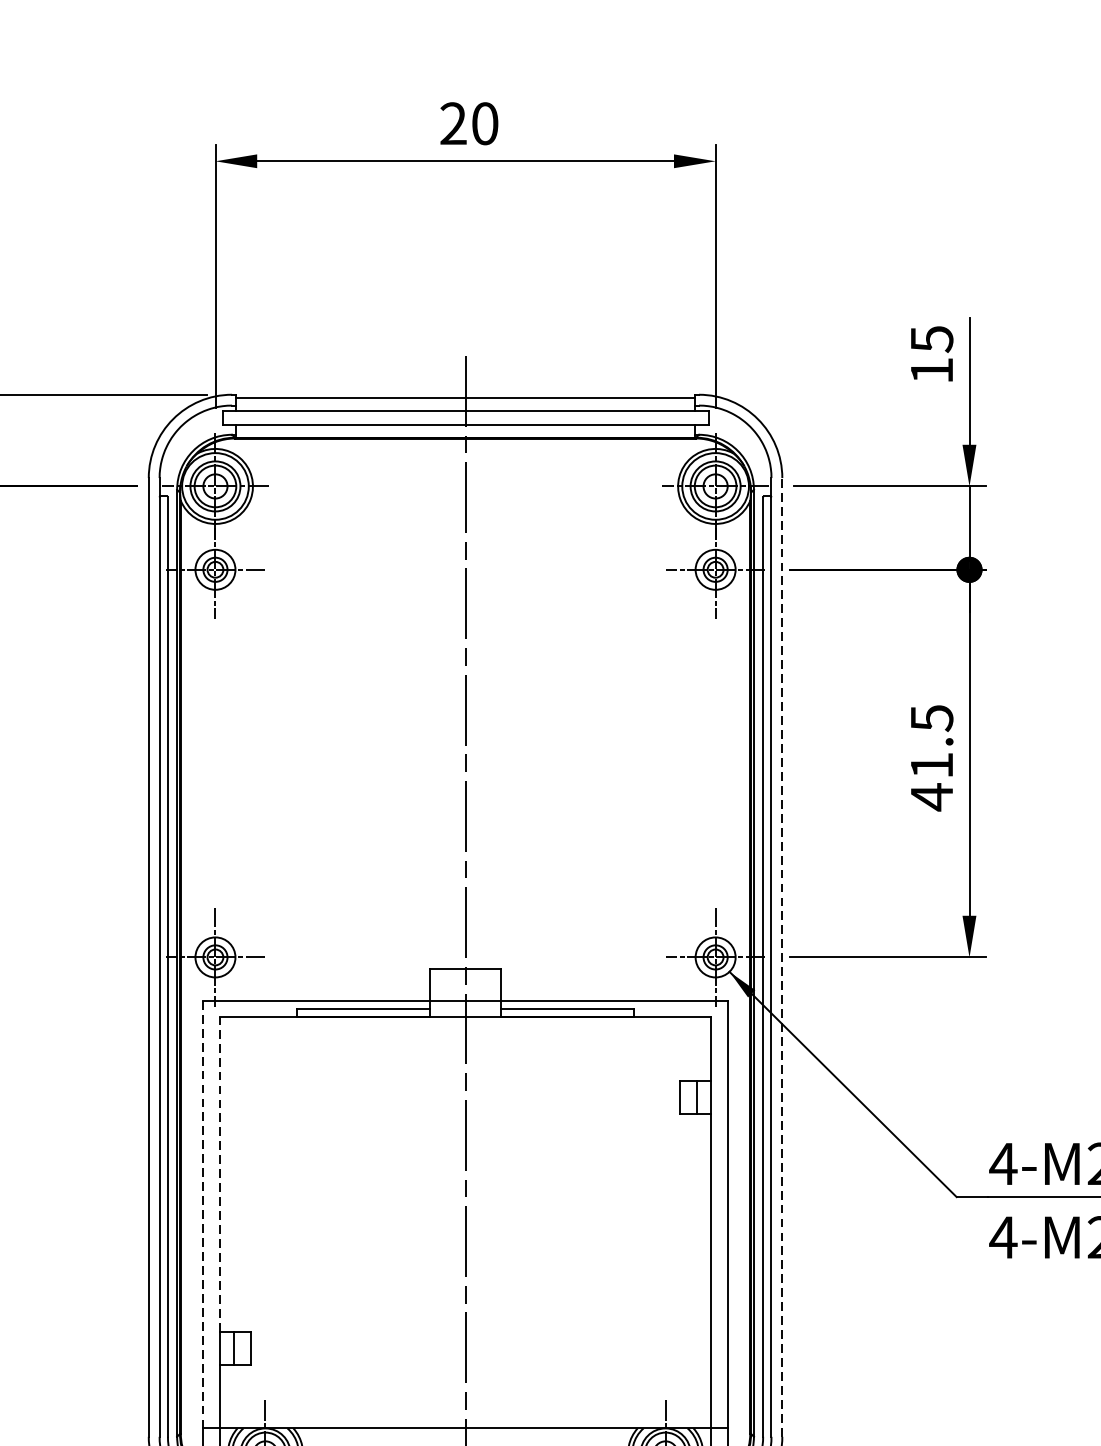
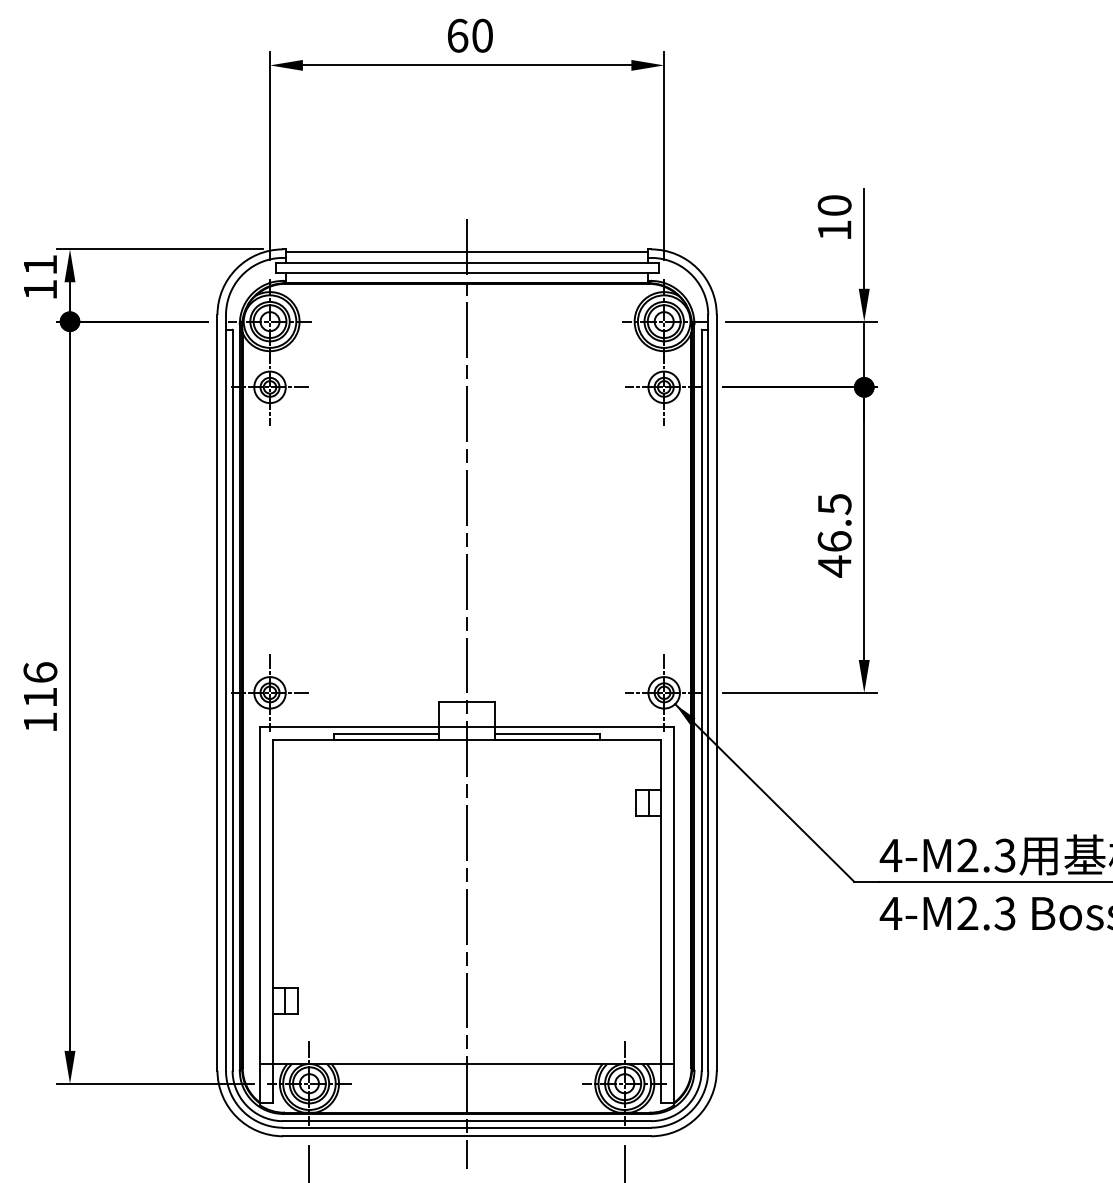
text: (453, 123) -> (457, 35), 20 -> 60
text: (931, 339) -> (834, 205), 15 -> 10
text: (931, 765) -> (834, 541), 41.5 -> 46.5
line: (781, 957) -> (716, 692), dashed -> solid
line: (219, 1174) -> (273, 863), dashed -> solid
line: (203, 1214) -> (260, 895), dashed -> solid

